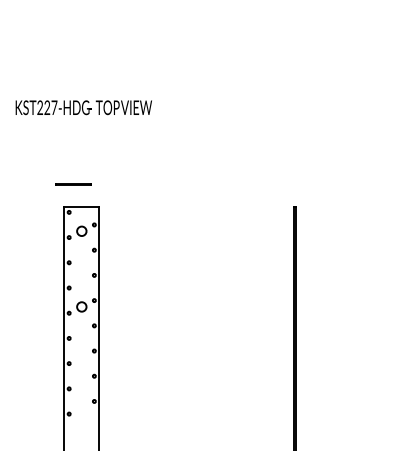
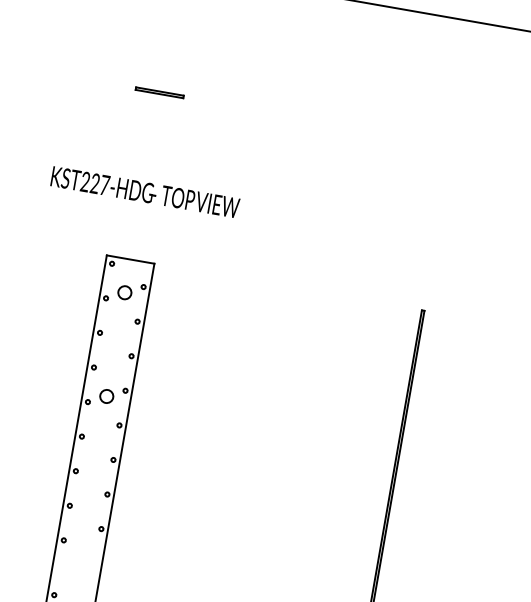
text: (83, 107) -> (144, 191), moved
line: (73, 184) -> (159, 92), moved

